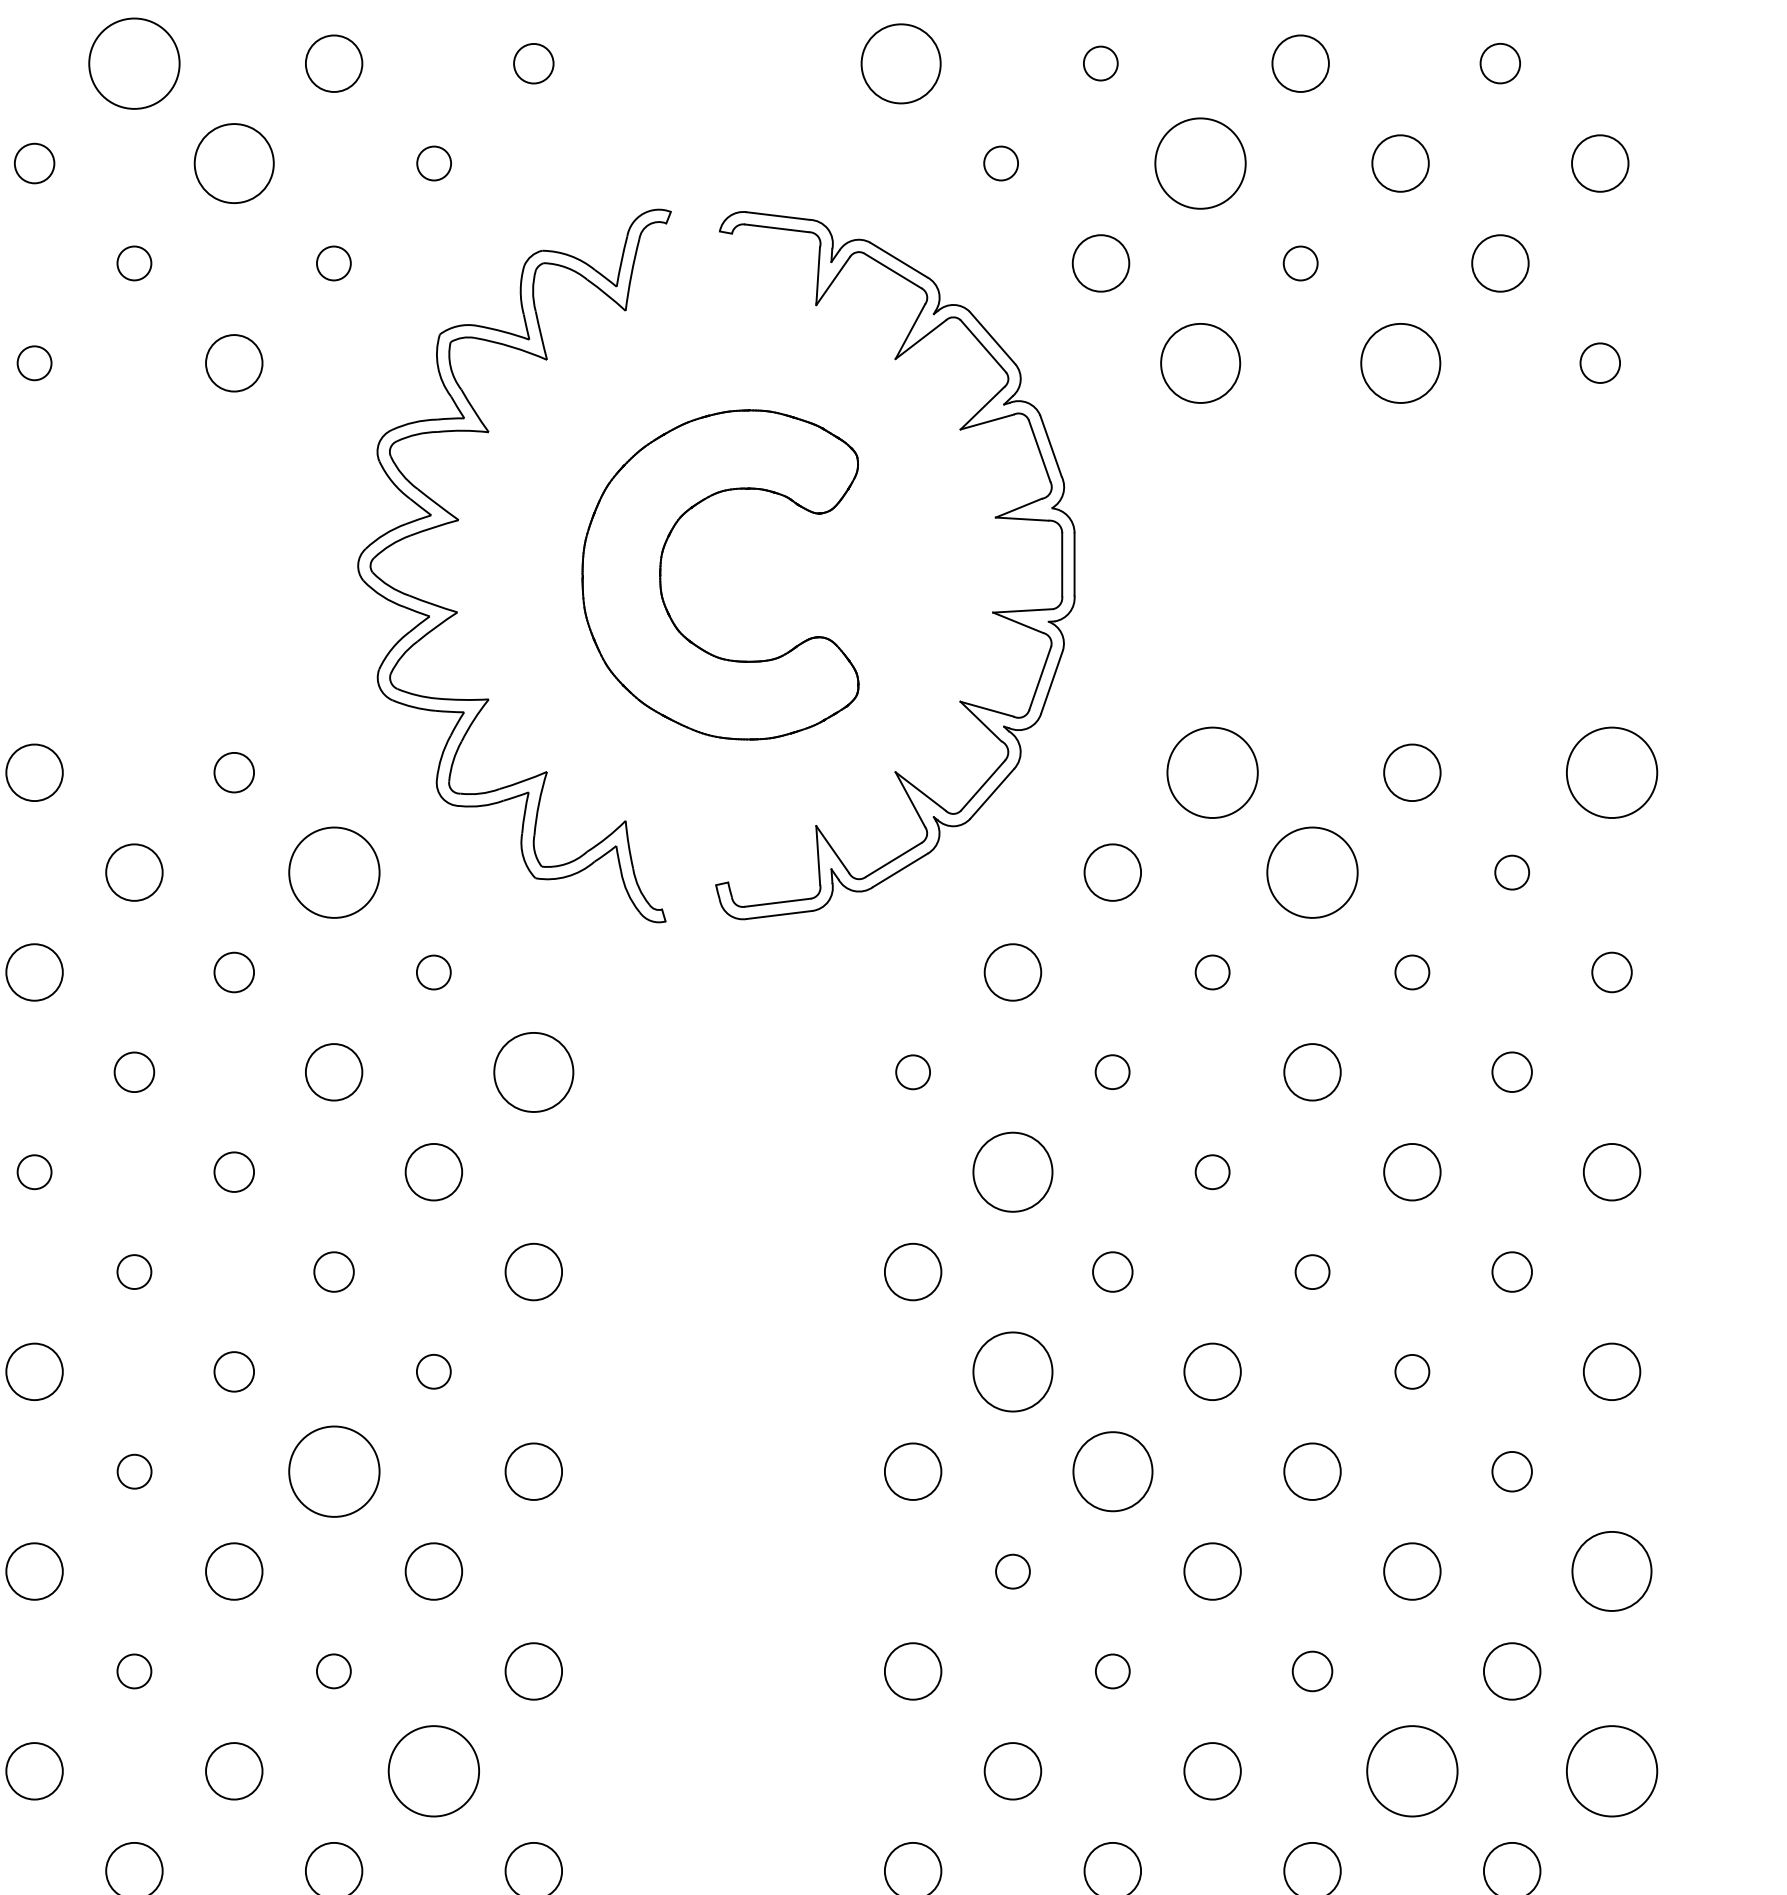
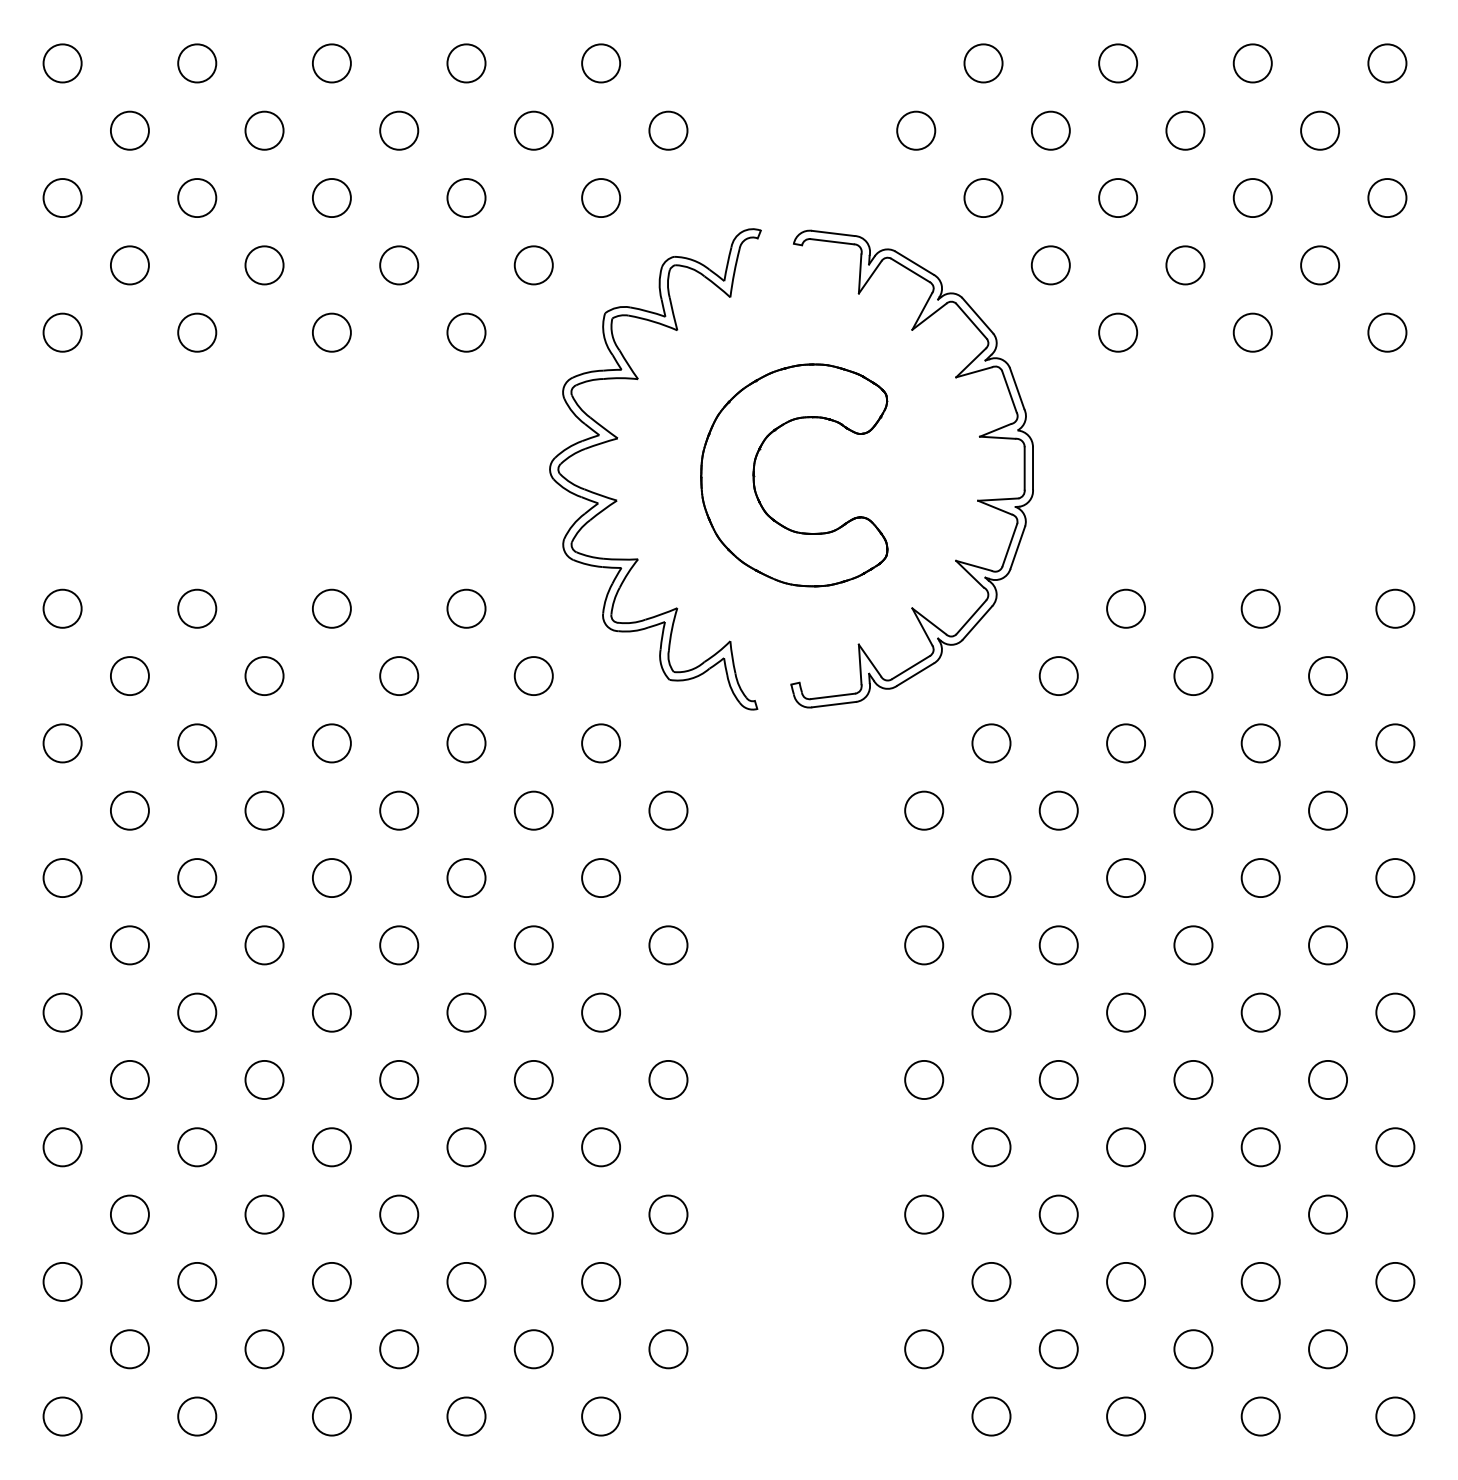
circle: (134, 63) -> (399, 130), size x0.62
circle: (533, 63) -> (668, 130), size x1.43
circle: (901, 63) -> (916, 130), size x0.71
circle: (1100, 63) -> (1050, 130), size x1.67
circle: (1499, 63) -> (1319, 130), size x1.43
circle: (234, 162) -> (466, 197), size x0.71
circle: (434, 162) -> (601, 197), size x1.67
circle: (1001, 162) -> (983, 197), size x1.67
circle: (1201, 162) -> (1118, 197), size x0.62
circle: (34, 164) -> (331, 198), size x1.43
circle: (134, 263) -> (399, 265), size x1.67
circle: (333, 263) -> (533, 265), size x1.67
circle: (1300, 263) -> (1185, 265), size x1.67
circle: (34, 362) -> (331, 332), size x1.67
circle: (1201, 362) -> (1118, 332), size x0.71
circle: (1400, 362) -> (1252, 332), size x0.71
circle: (1600, 362) -> (1387, 332), size x1.43
circle: (234, 772) -> (466, 608), size x1.43
circle: (1213, 772) -> (1126, 608), size x0.62
circle: (1612, 772) -> (1395, 608), size x0.62
circle: (333, 871) -> (533, 675), size x0.62
circle: (1312, 871) -> (1193, 675), size x0.62
circle: (1512, 873) -> (1328, 676), size x1.67
circle: (234, 972) -> (466, 743), size x1.43
circle: (433, 972) -> (600, 743), size x1.67
circle: (1213, 972) -> (1126, 743), size x1.67
circle: (1412, 972) -> (1260, 743), size x1.67
circle: (1612, 972) -> (1395, 743), size x1.43
circle: (134, 1072) -> (399, 810), size x1.43
circle: (533, 1072) -> (668, 810), size x0.71
circle: (913, 1072) -> (924, 810), size x1.67
circle: (1112, 1072) -> (1058, 810), size x1.67
circle: (1511, 1072) -> (1327, 810), size x1.43
circle: (234, 1171) -> (466, 877), size x1.43
circle: (1012, 1171) -> (991, 877), size x0.71
circle: (34, 1172) -> (331, 878), size x1.67
circle: (1213, 1172) -> (1126, 878), size x1.67
circle: (134, 1272) -> (399, 945), size x1.67
circle: (333, 1272) -> (533, 945), size x1.43
circle: (1112, 1272) -> (1058, 945), size x1.43
circle: (1312, 1272) -> (1193, 945), size x1.67
circle: (1512, 1272) -> (1328, 945), size x1.43
circle: (234, 1371) -> (466, 1012), size x1.43
circle: (433, 1371) -> (600, 1012), size x1.67
circle: (1012, 1371) -> (991, 1012), size x0.71
circle: (1412, 1371) -> (1260, 1012), size x1.67
circle: (134, 1471) -> (399, 1079), size x1.67
circle: (333, 1471) -> (533, 1079), size x0.62
circle: (1112, 1471) -> (1058, 1079), size x0.71
circle: (1511, 1471) -> (1327, 1079), size x1.43
circle: (1012, 1571) -> (991, 1147), size x1.67
circle: (1612, 1571) -> (1395, 1147), size x0.71
circle: (134, 1671) -> (399, 1214), size x1.67
circle: (333, 1671) -> (533, 1214), size x1.67
circle: (1112, 1671) -> (1058, 1214), size x1.67
circle: (1312, 1671) -> (1193, 1214), size x1.43
circle: (434, 1770) -> (601, 1281), size x0.62
circle: (1412, 1770) -> (1260, 1281), size x0.62
circle: (1612, 1770) -> (1395, 1281), size x0.62

